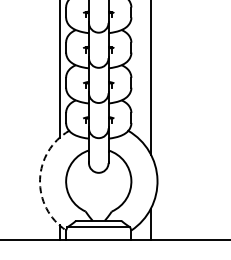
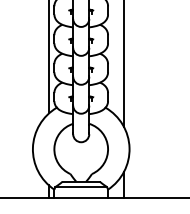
arc: (40, 179) -> (33, 147), dashed -> solid

